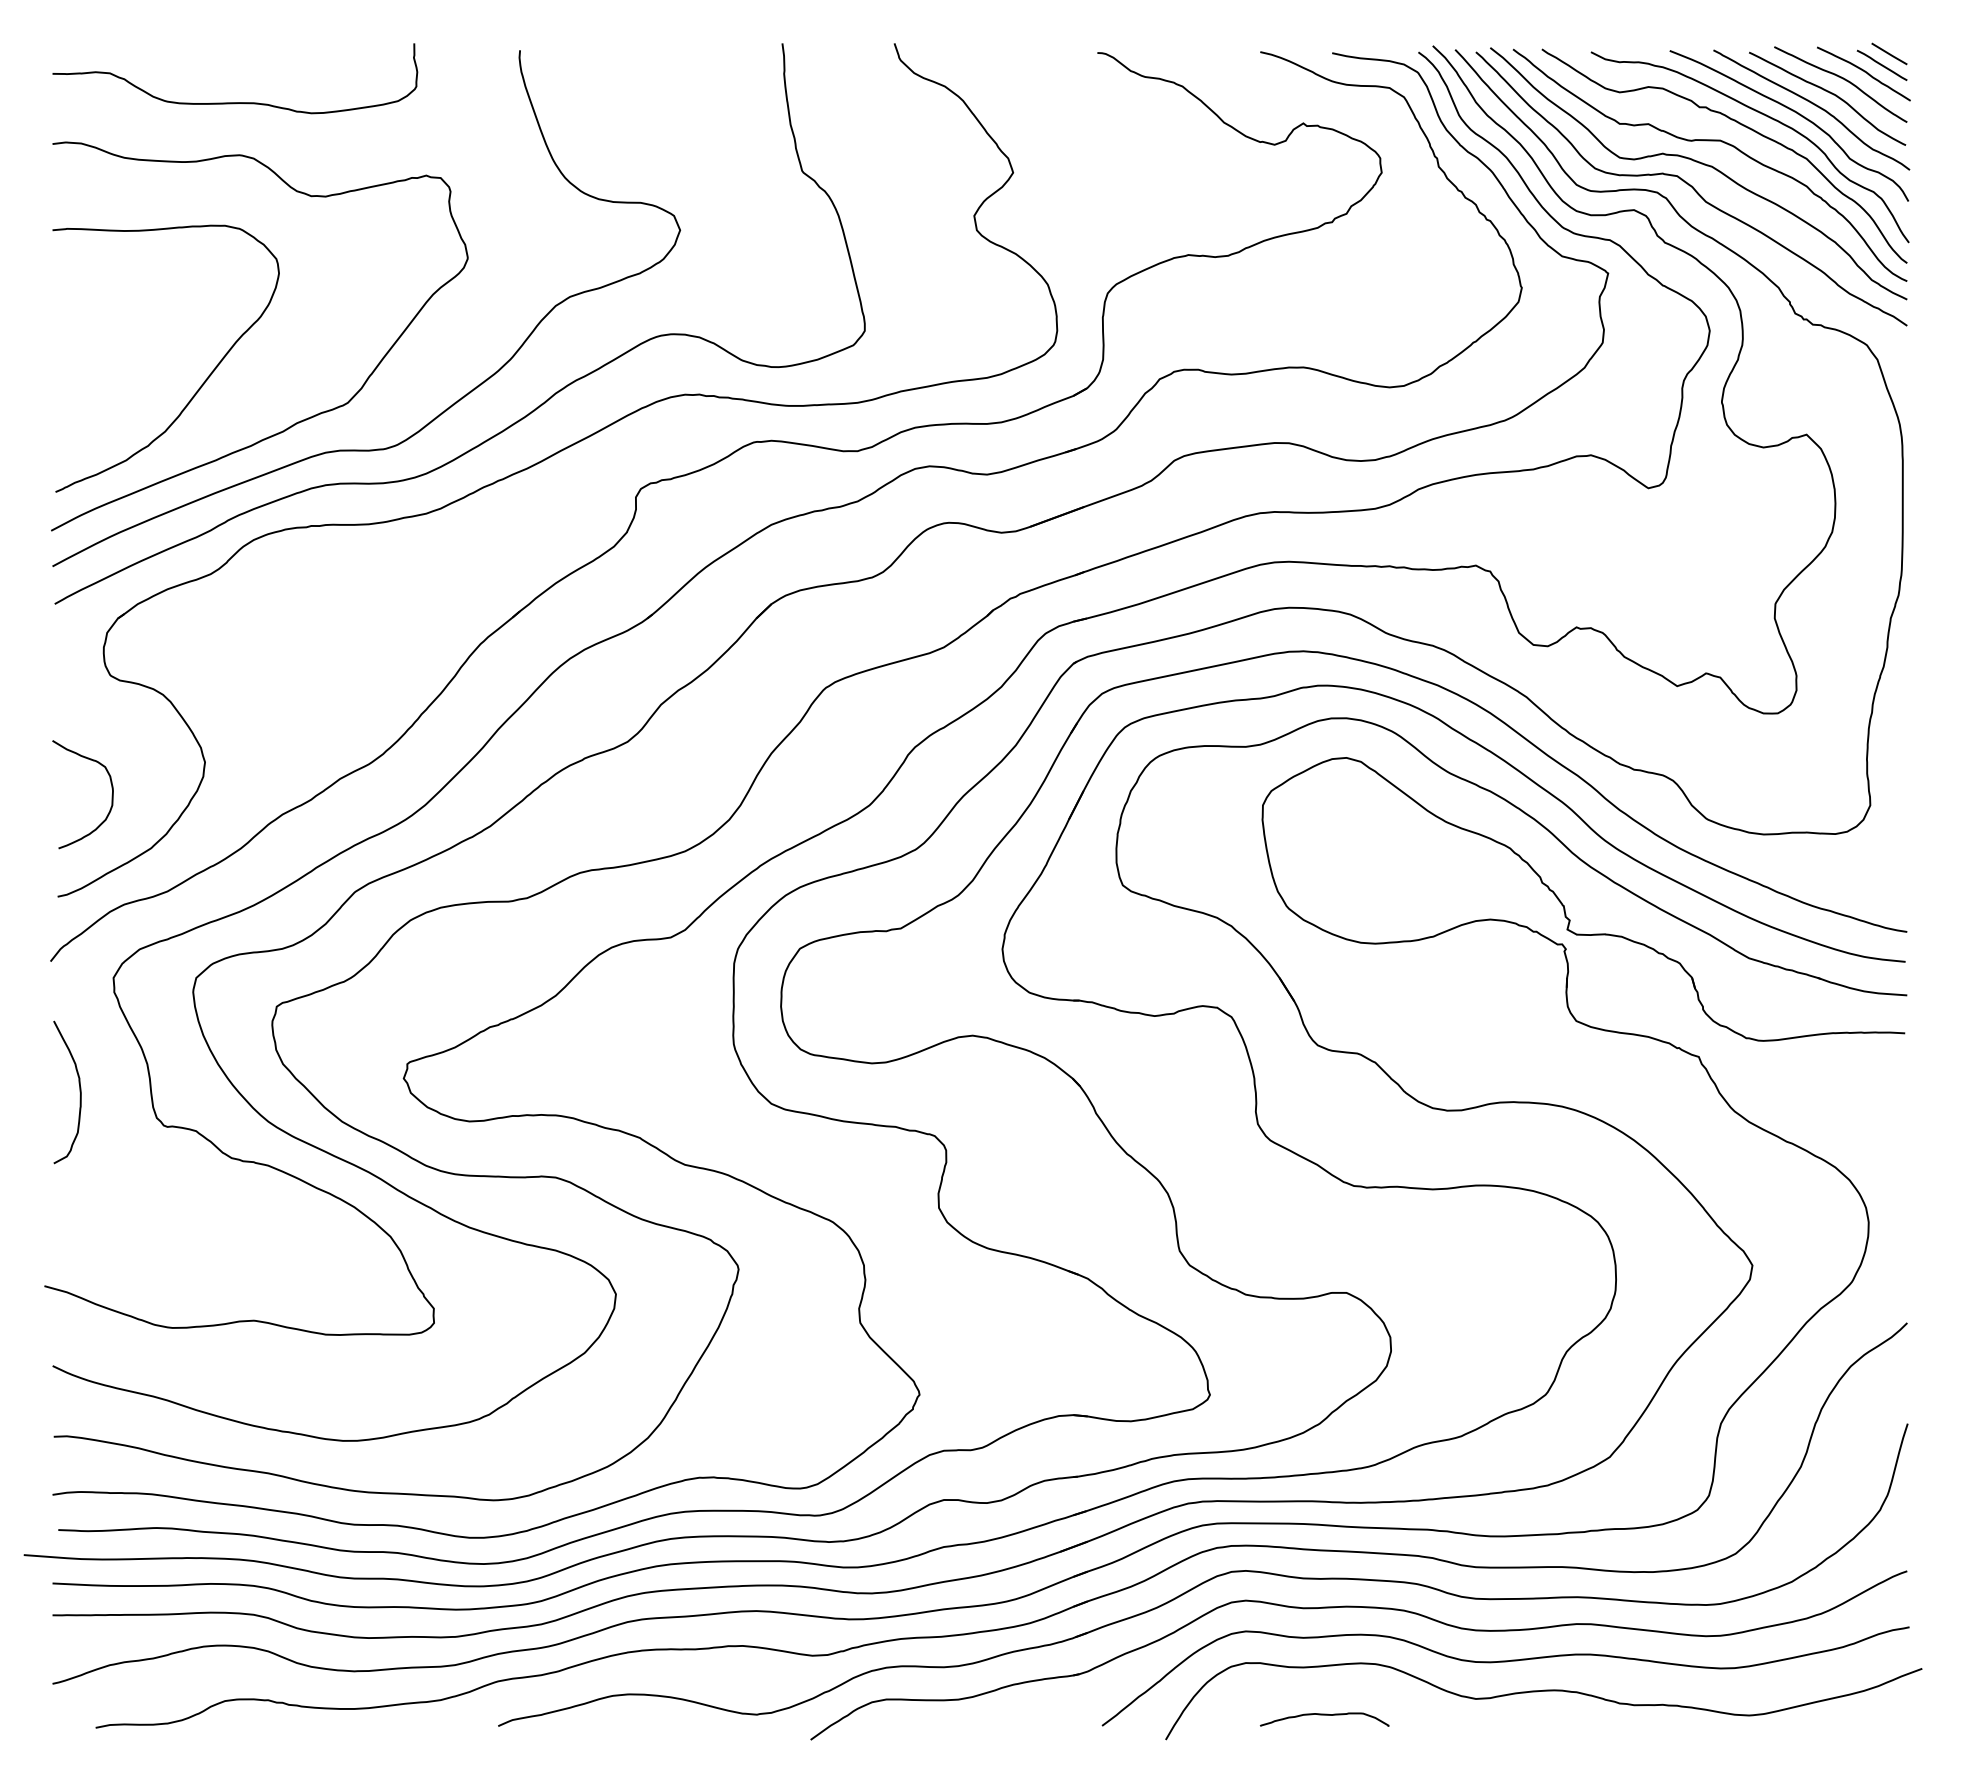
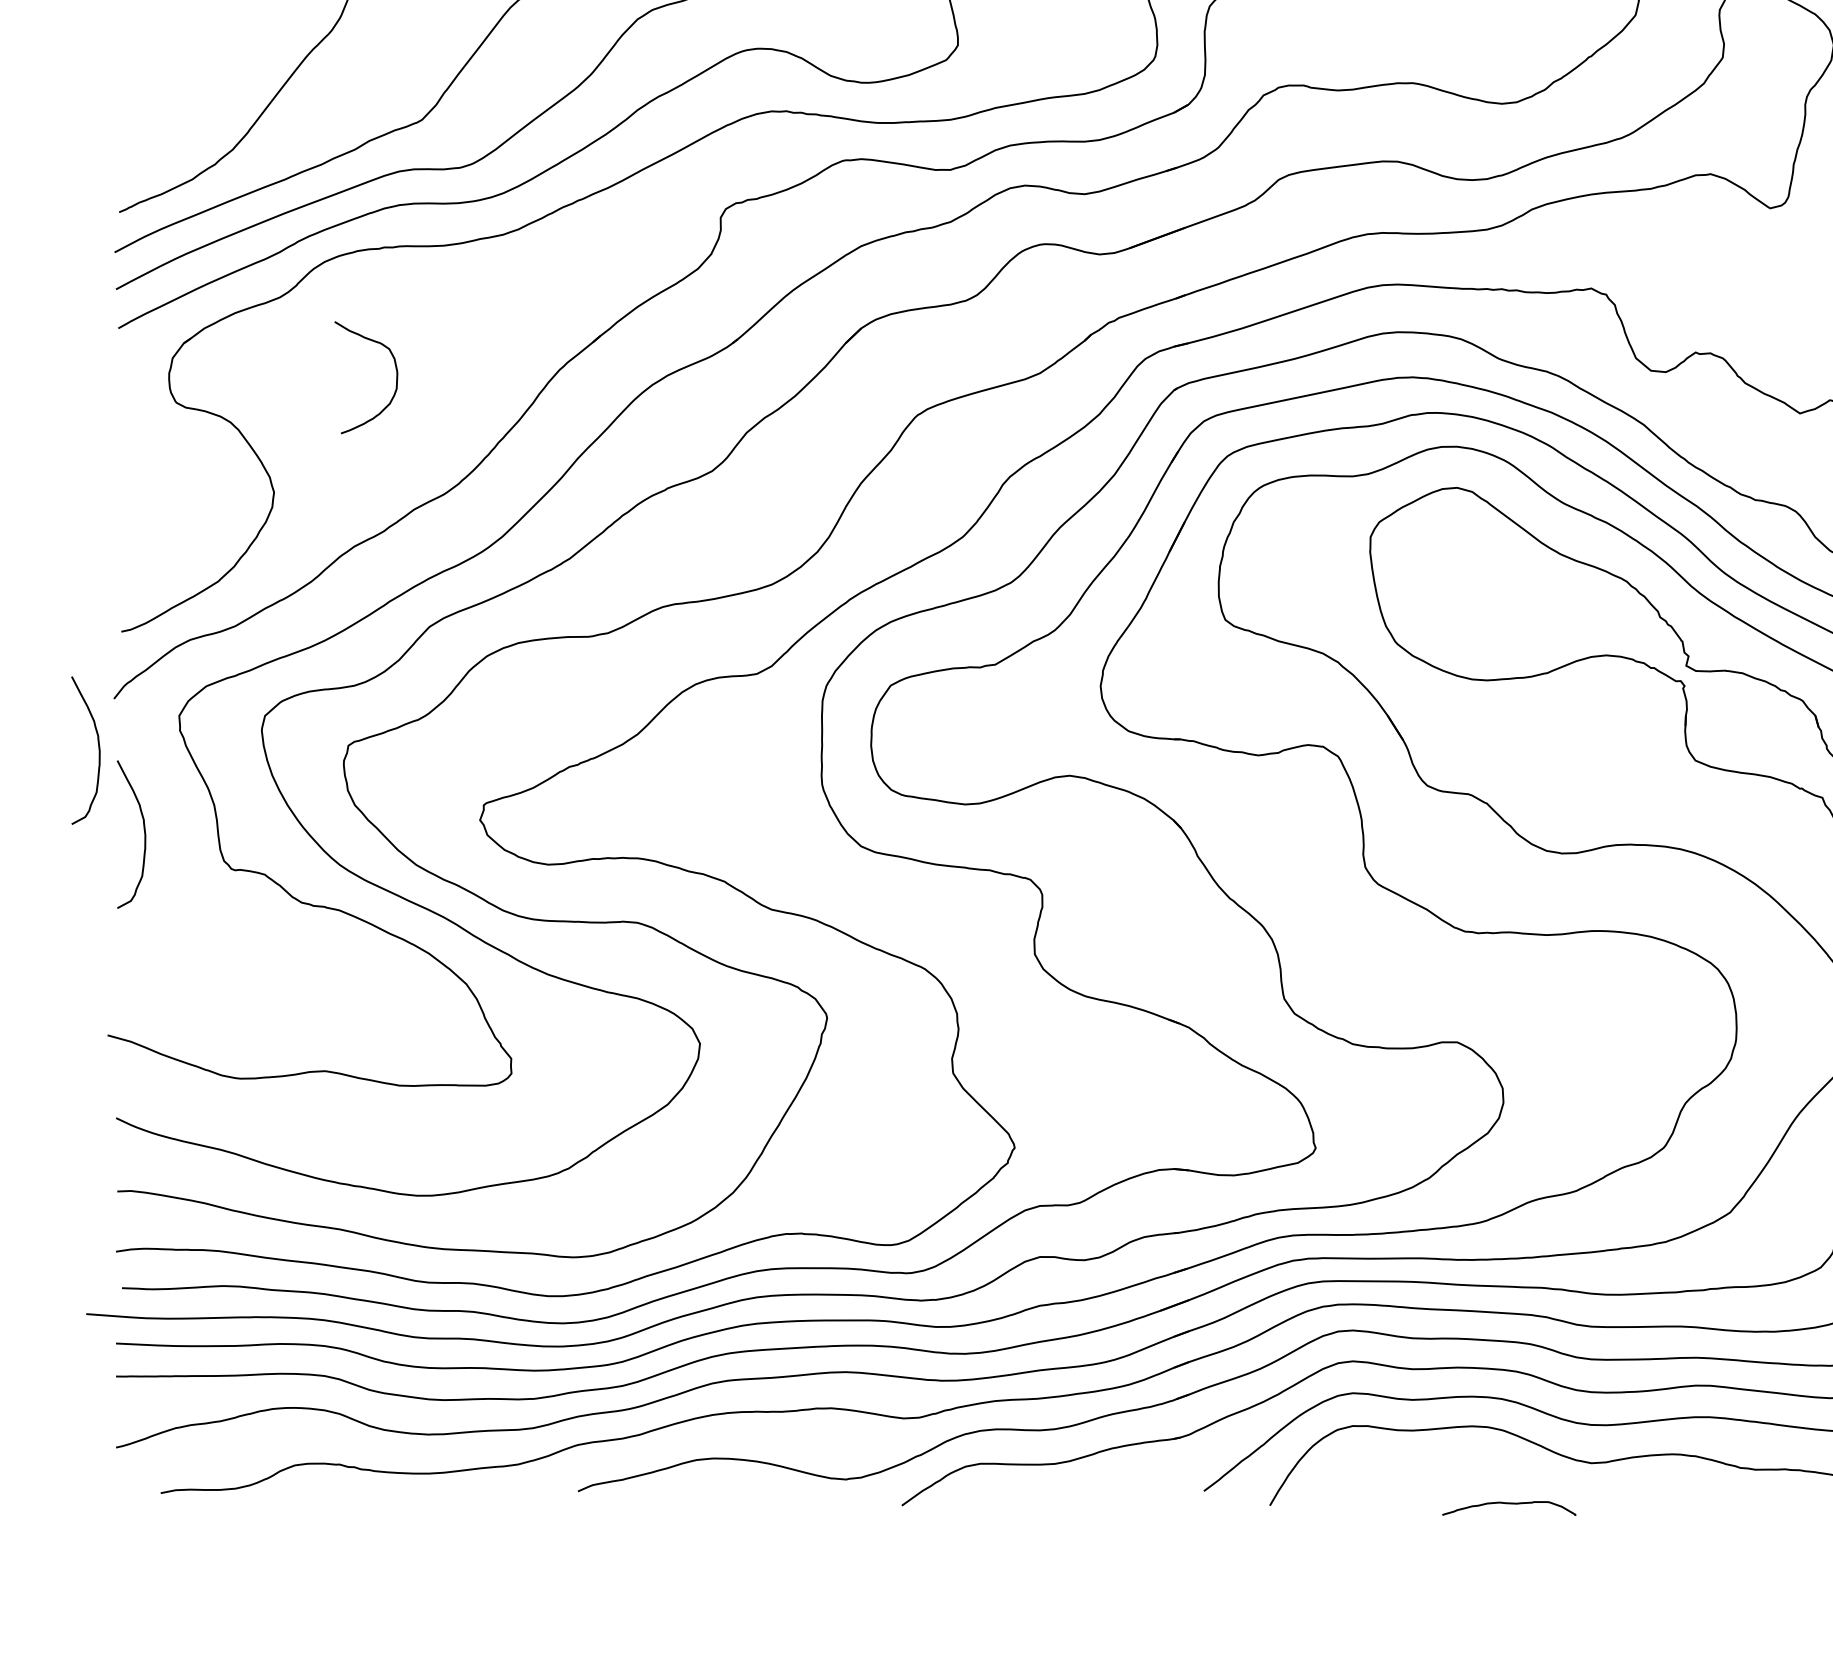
curve: (111, 795) -> (395, 378), moved
curve: (35, 1011) -> (98, 750), added
curve: (1324, 1715) -> (1509, 1504), moved

